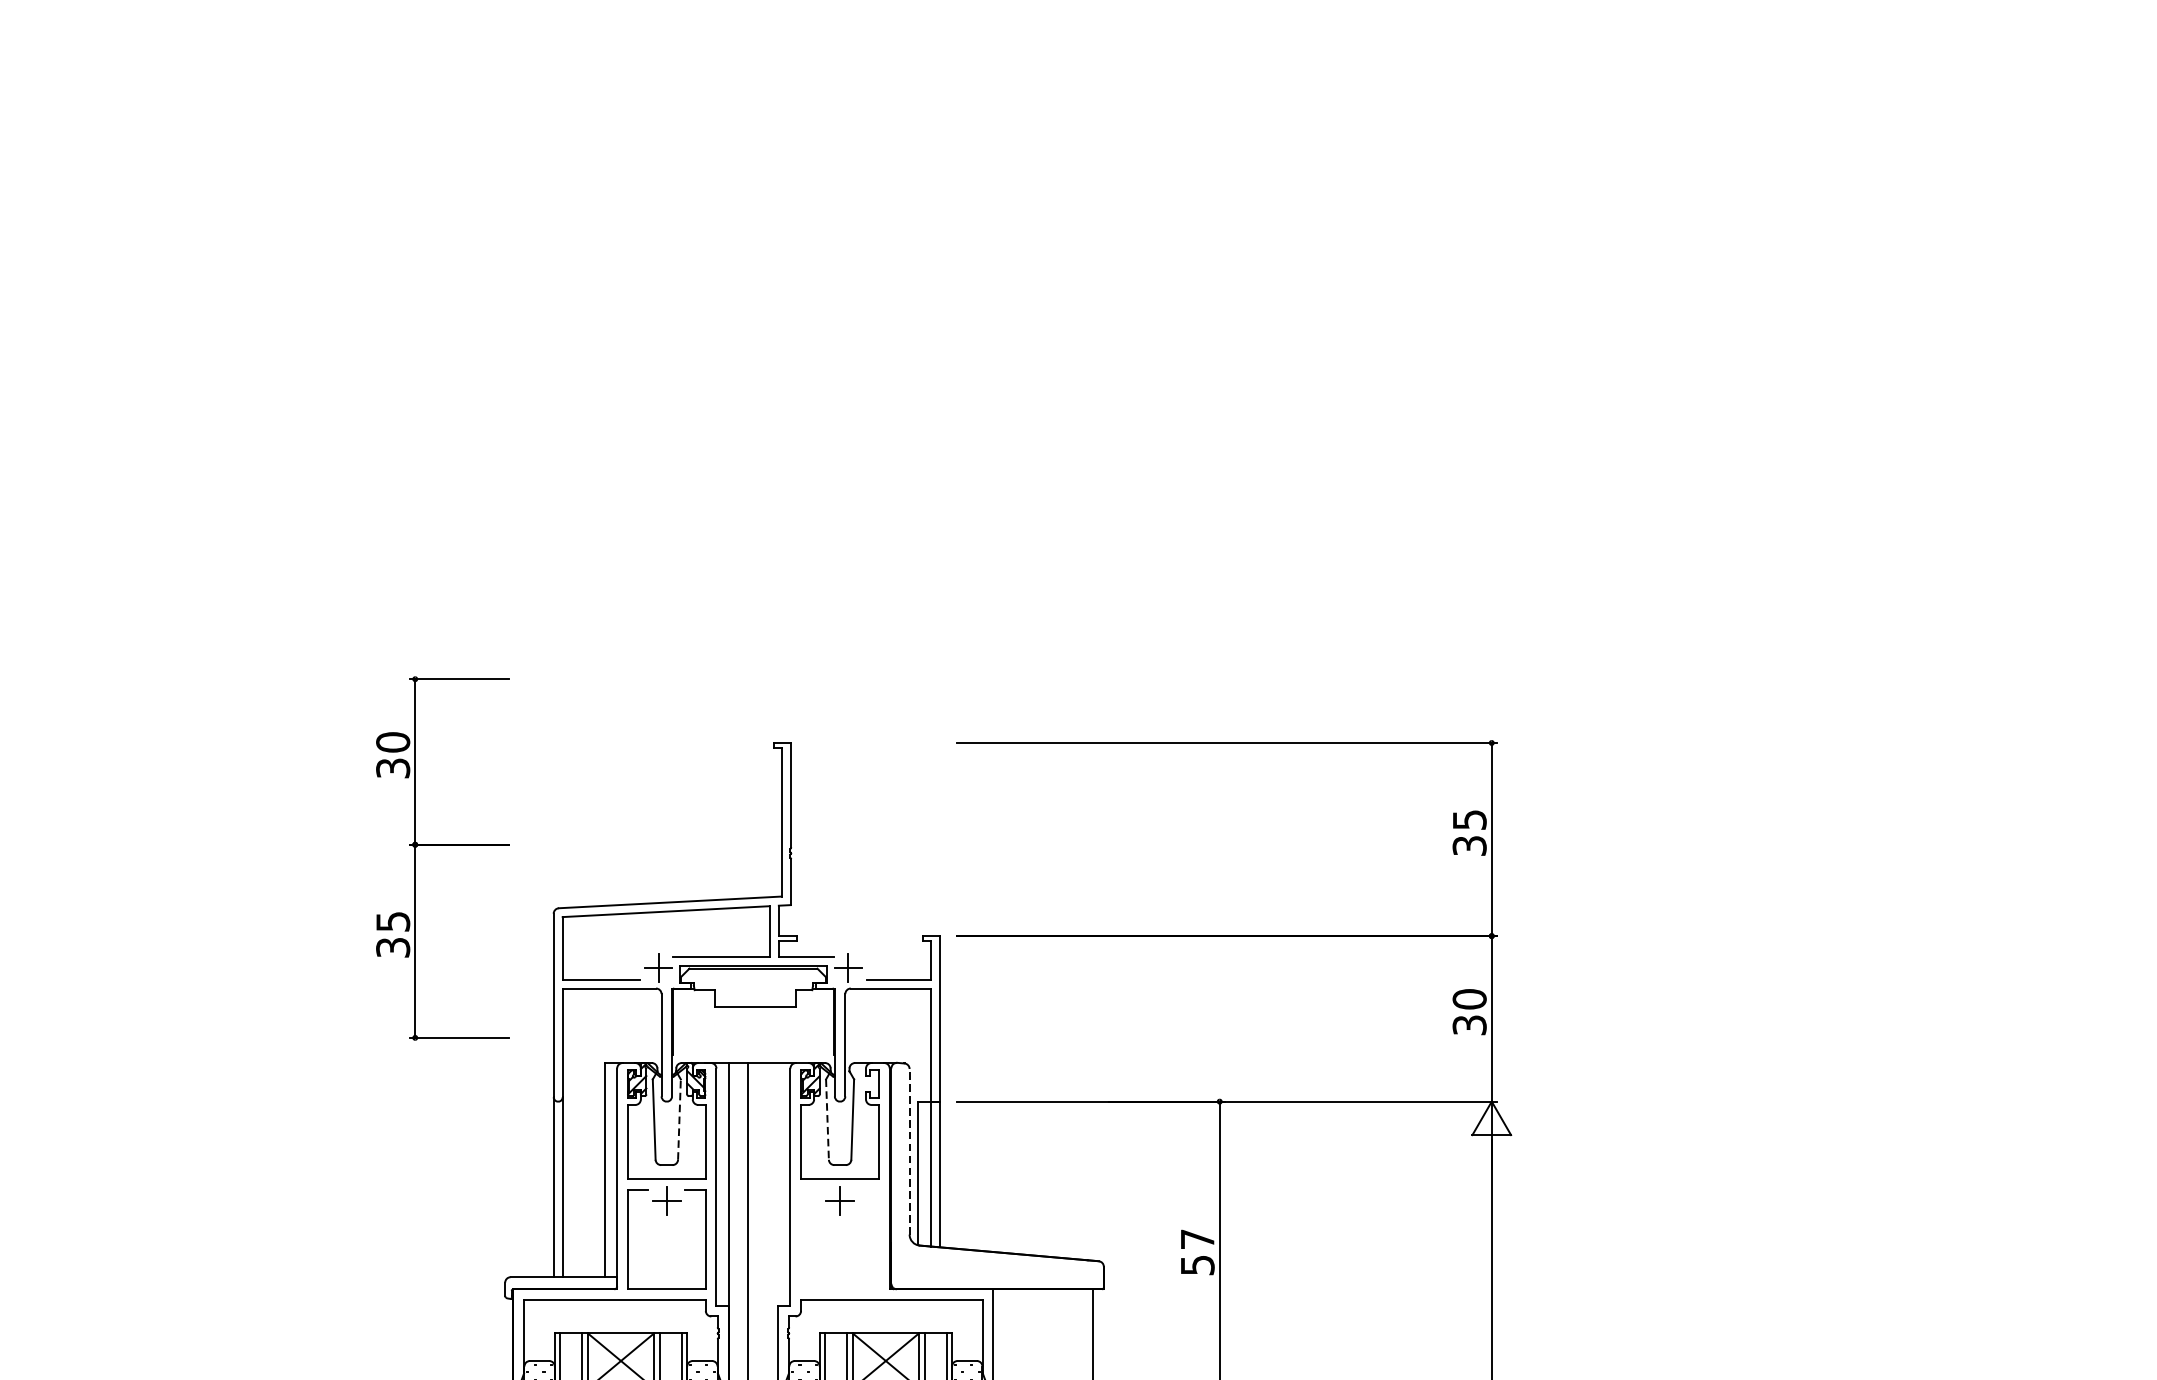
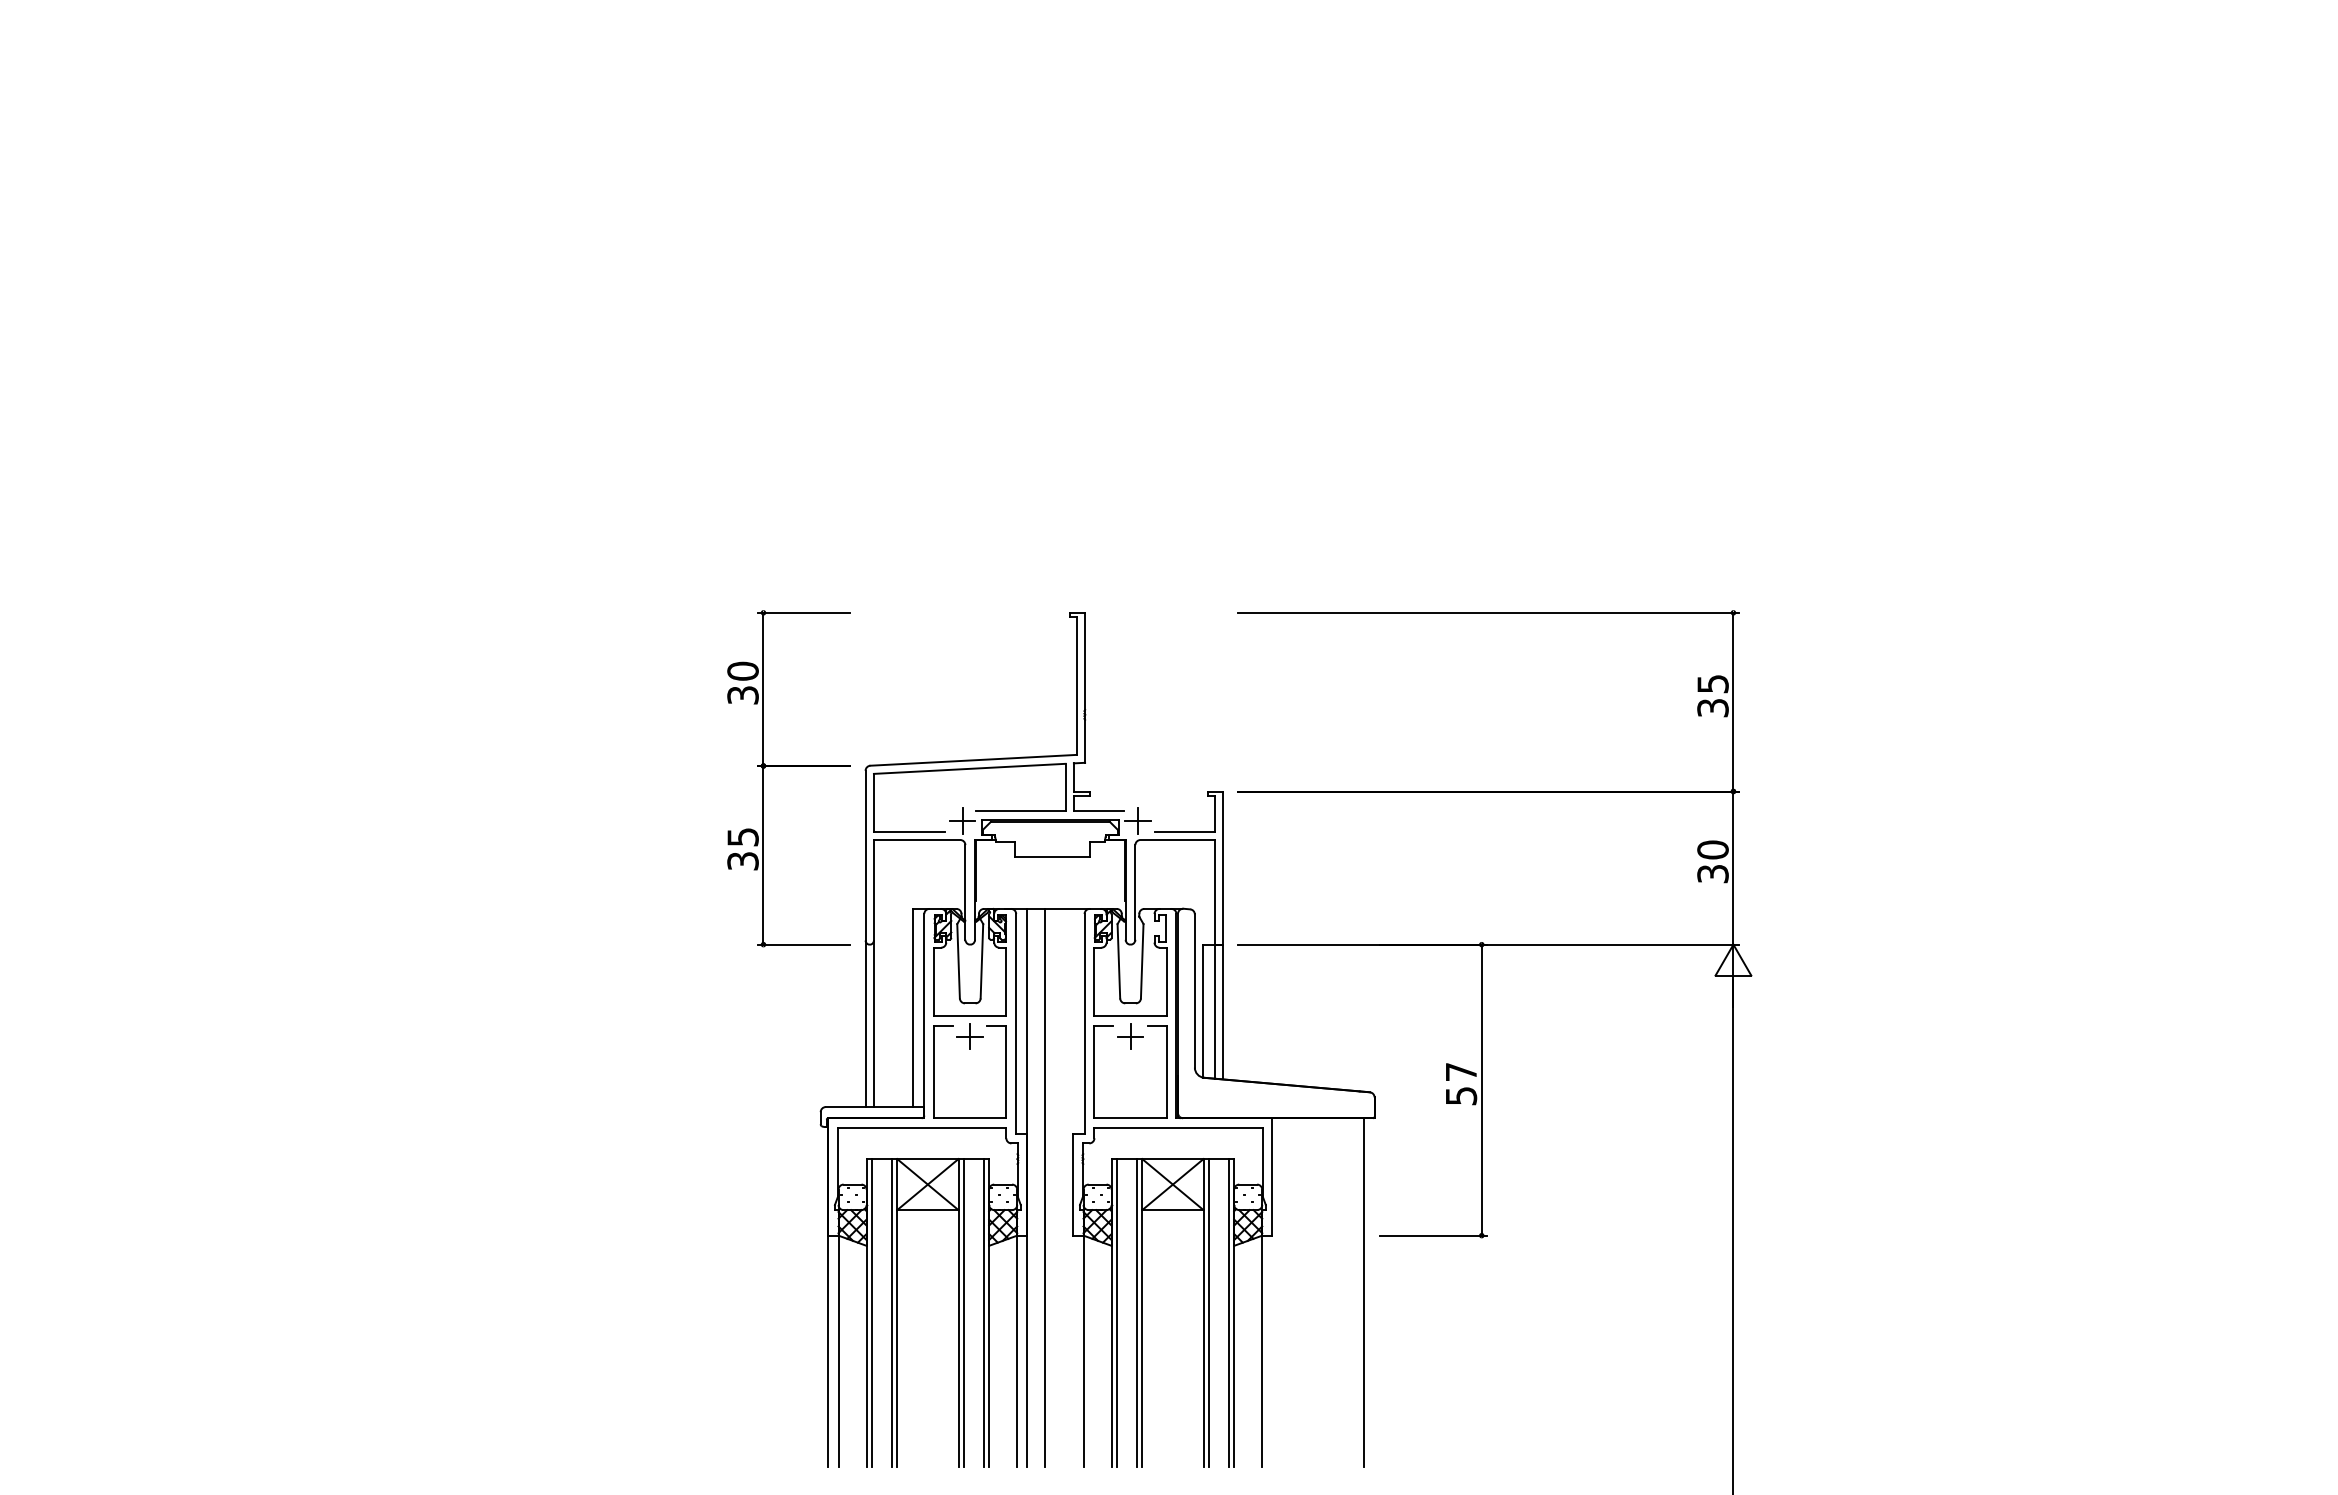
part: (442, 845) -> (788, 766), moved
line: (678, 1118) -> (981, 960), dashed -> solid
line: (827, 1119) -> (1118, 961), dashed -> solid
line: (909, 1152) -> (1194, 991), dashed -> solid
part: (801, 1238) -> (1094, 1071), added

